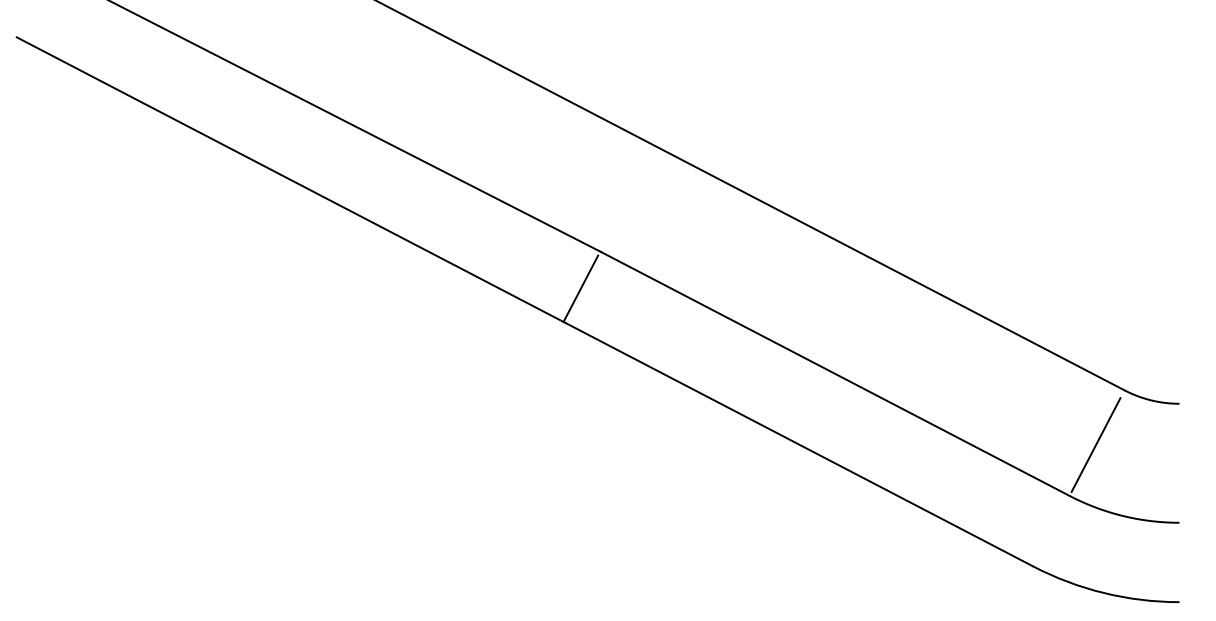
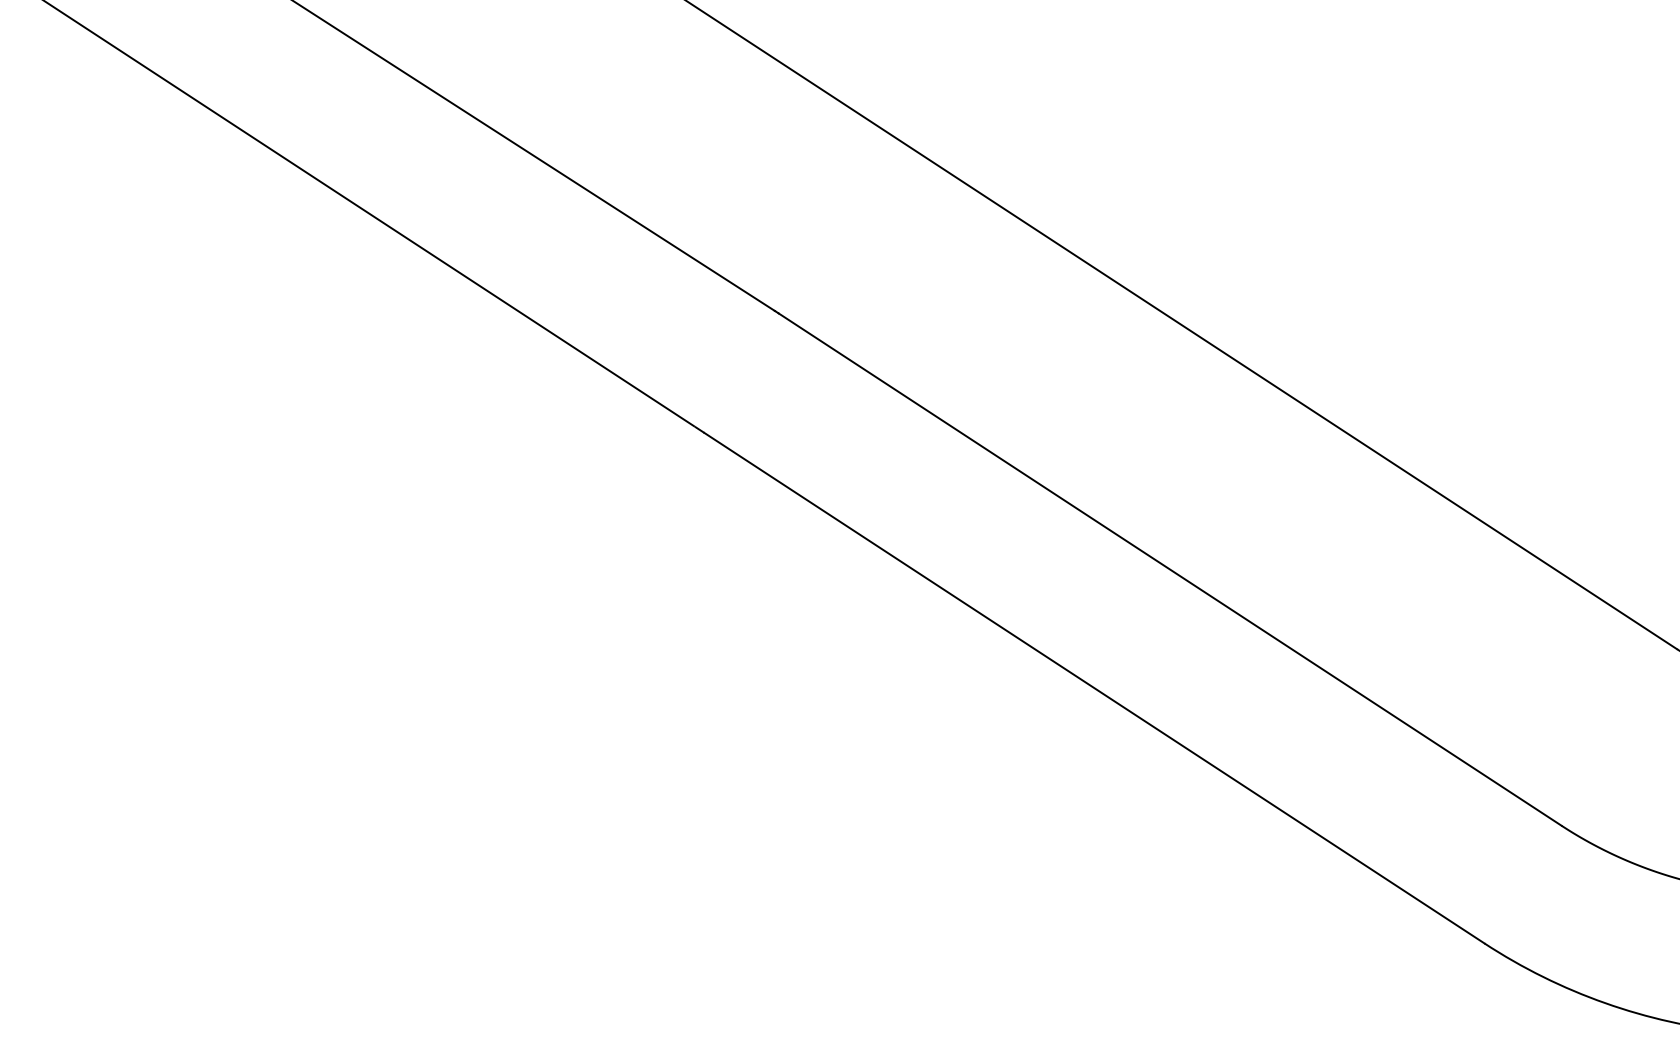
line: (580, 288) -> (735, 373), removed
line: (1095, 444) -> (1616, 739), removed

